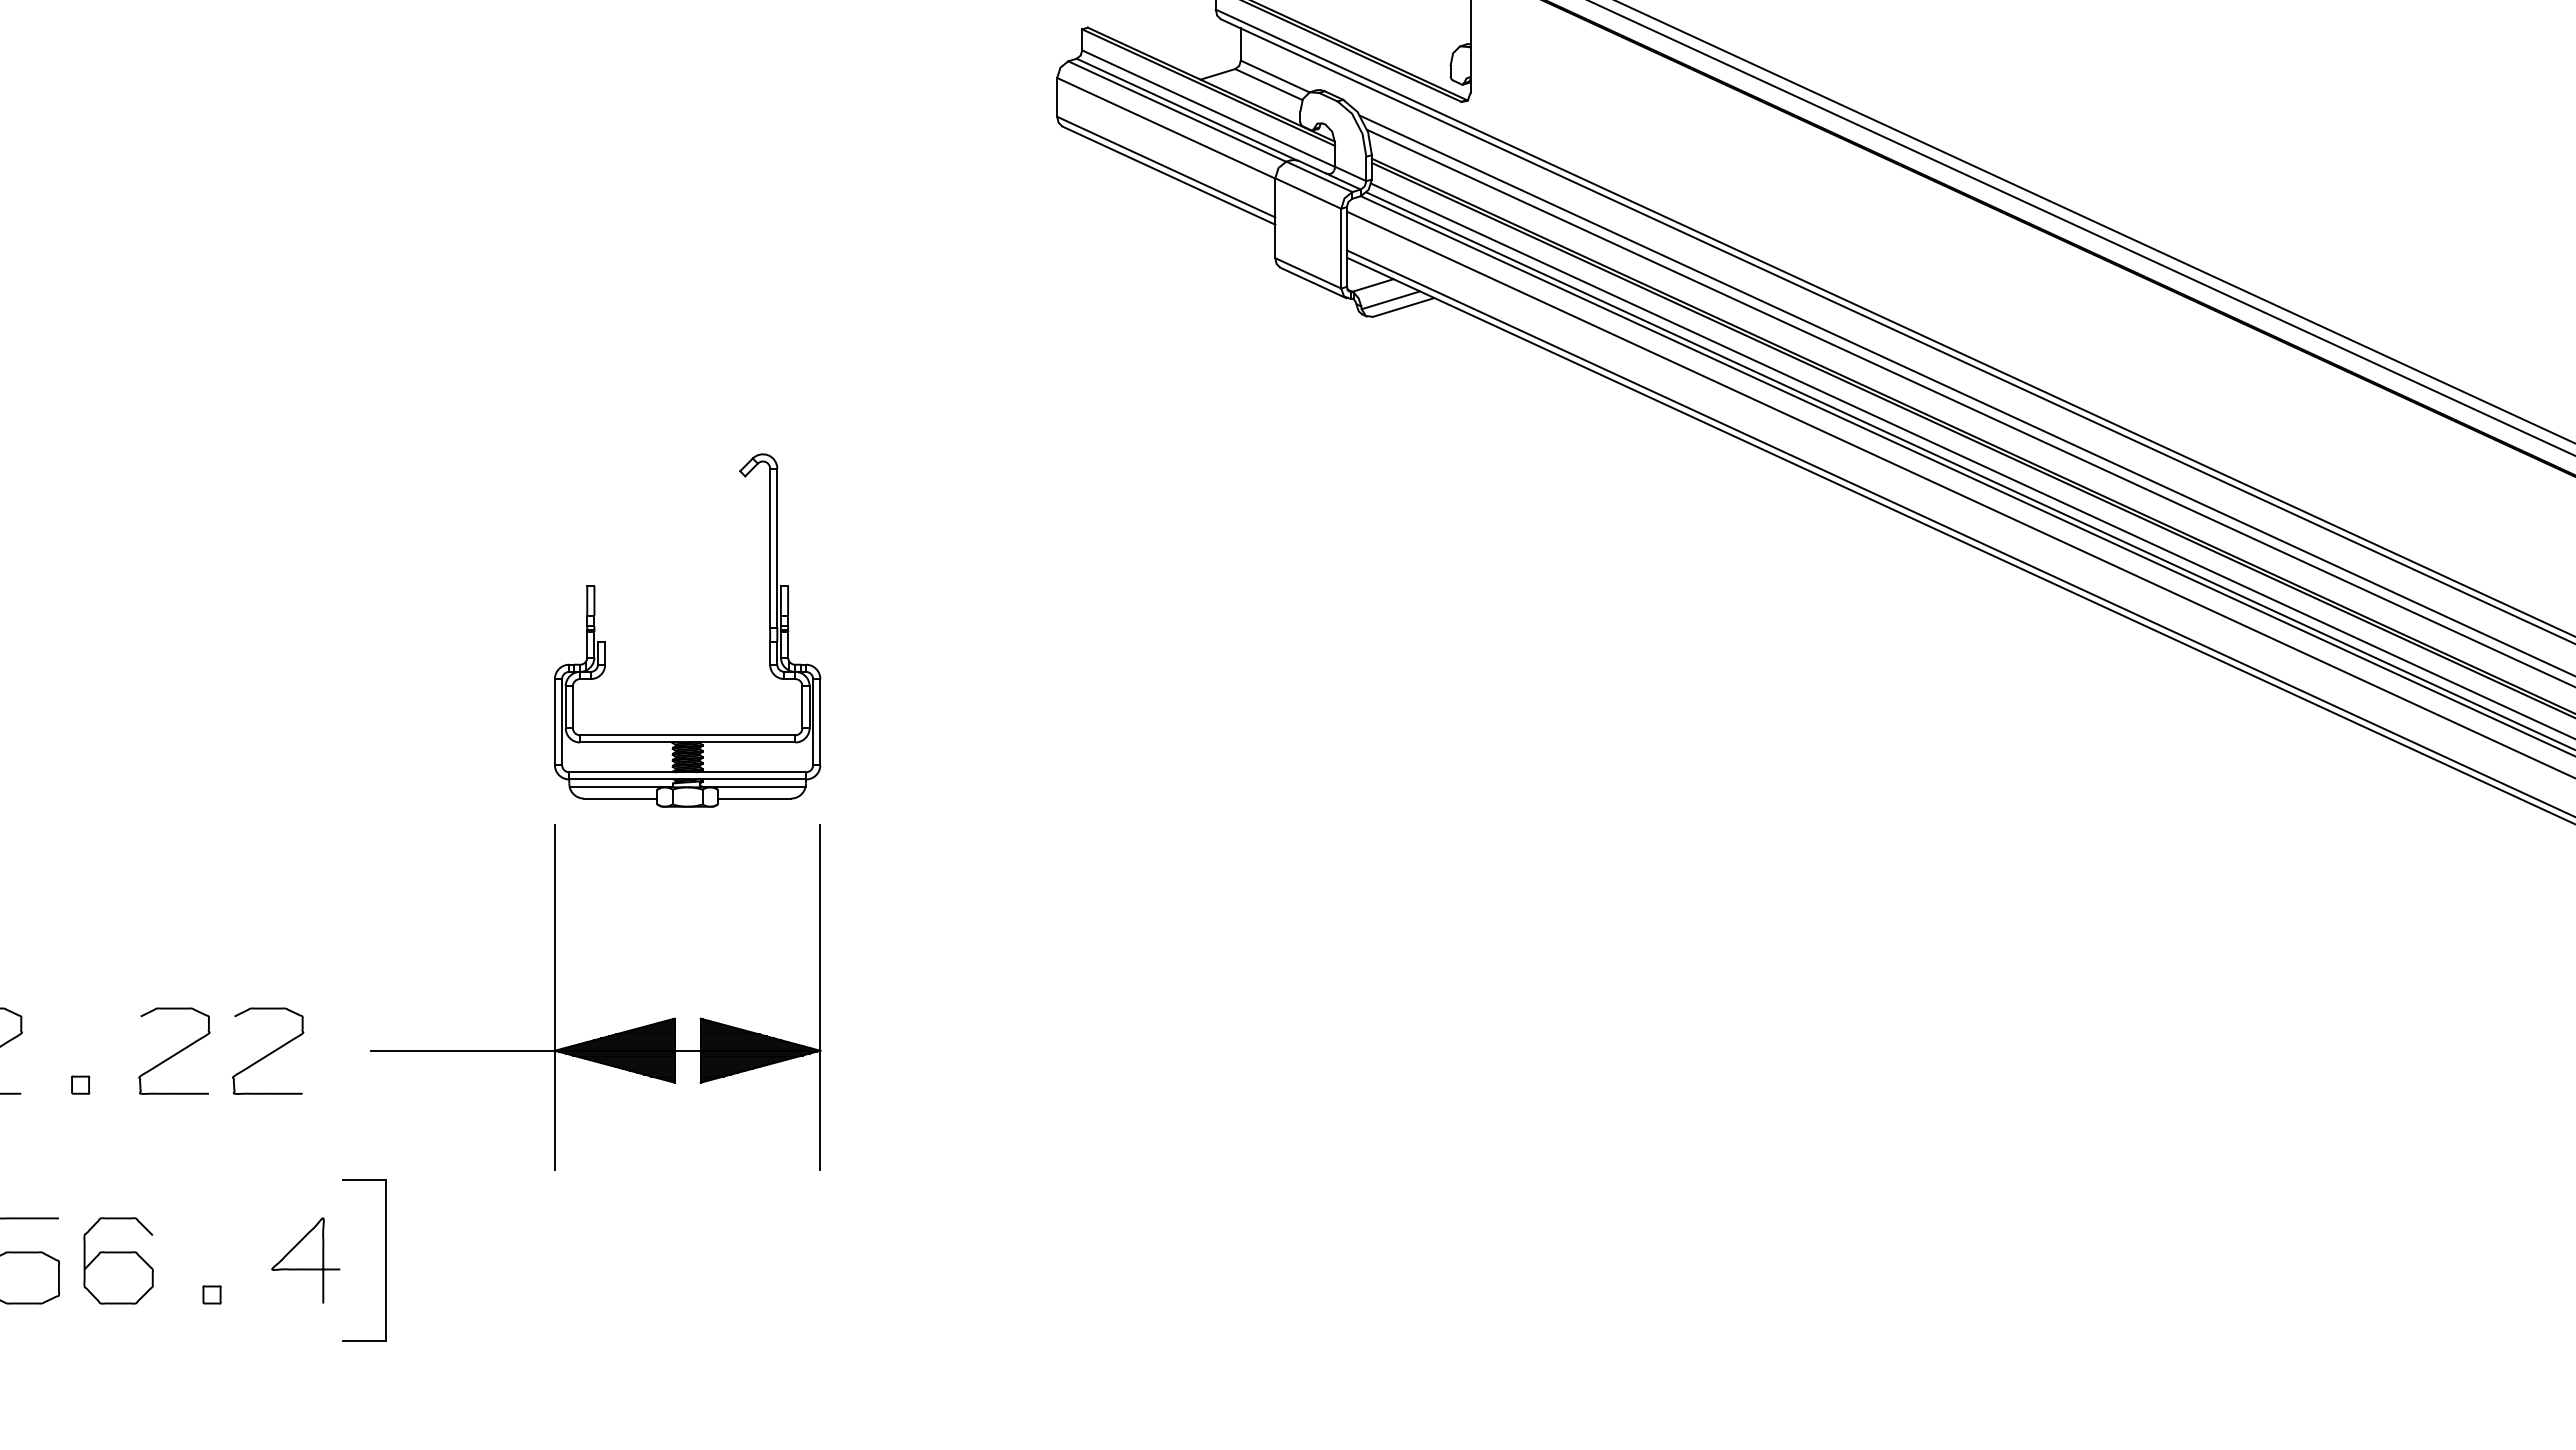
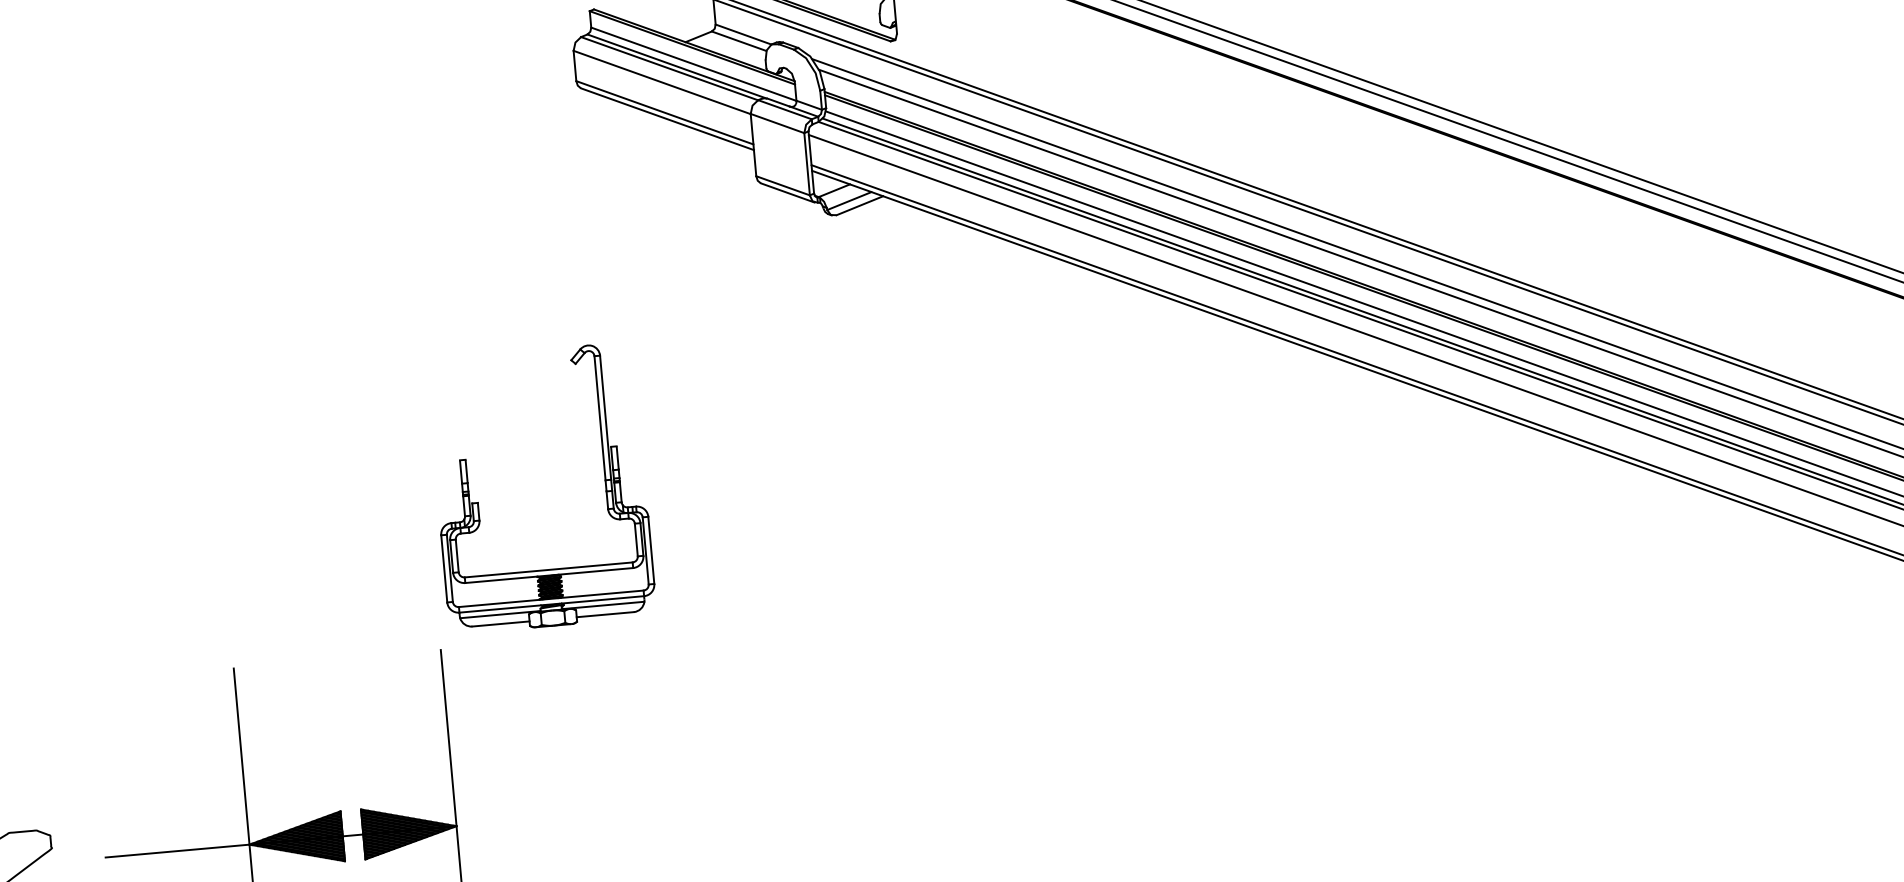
part: (769, 630) -> (605, 482), moved

